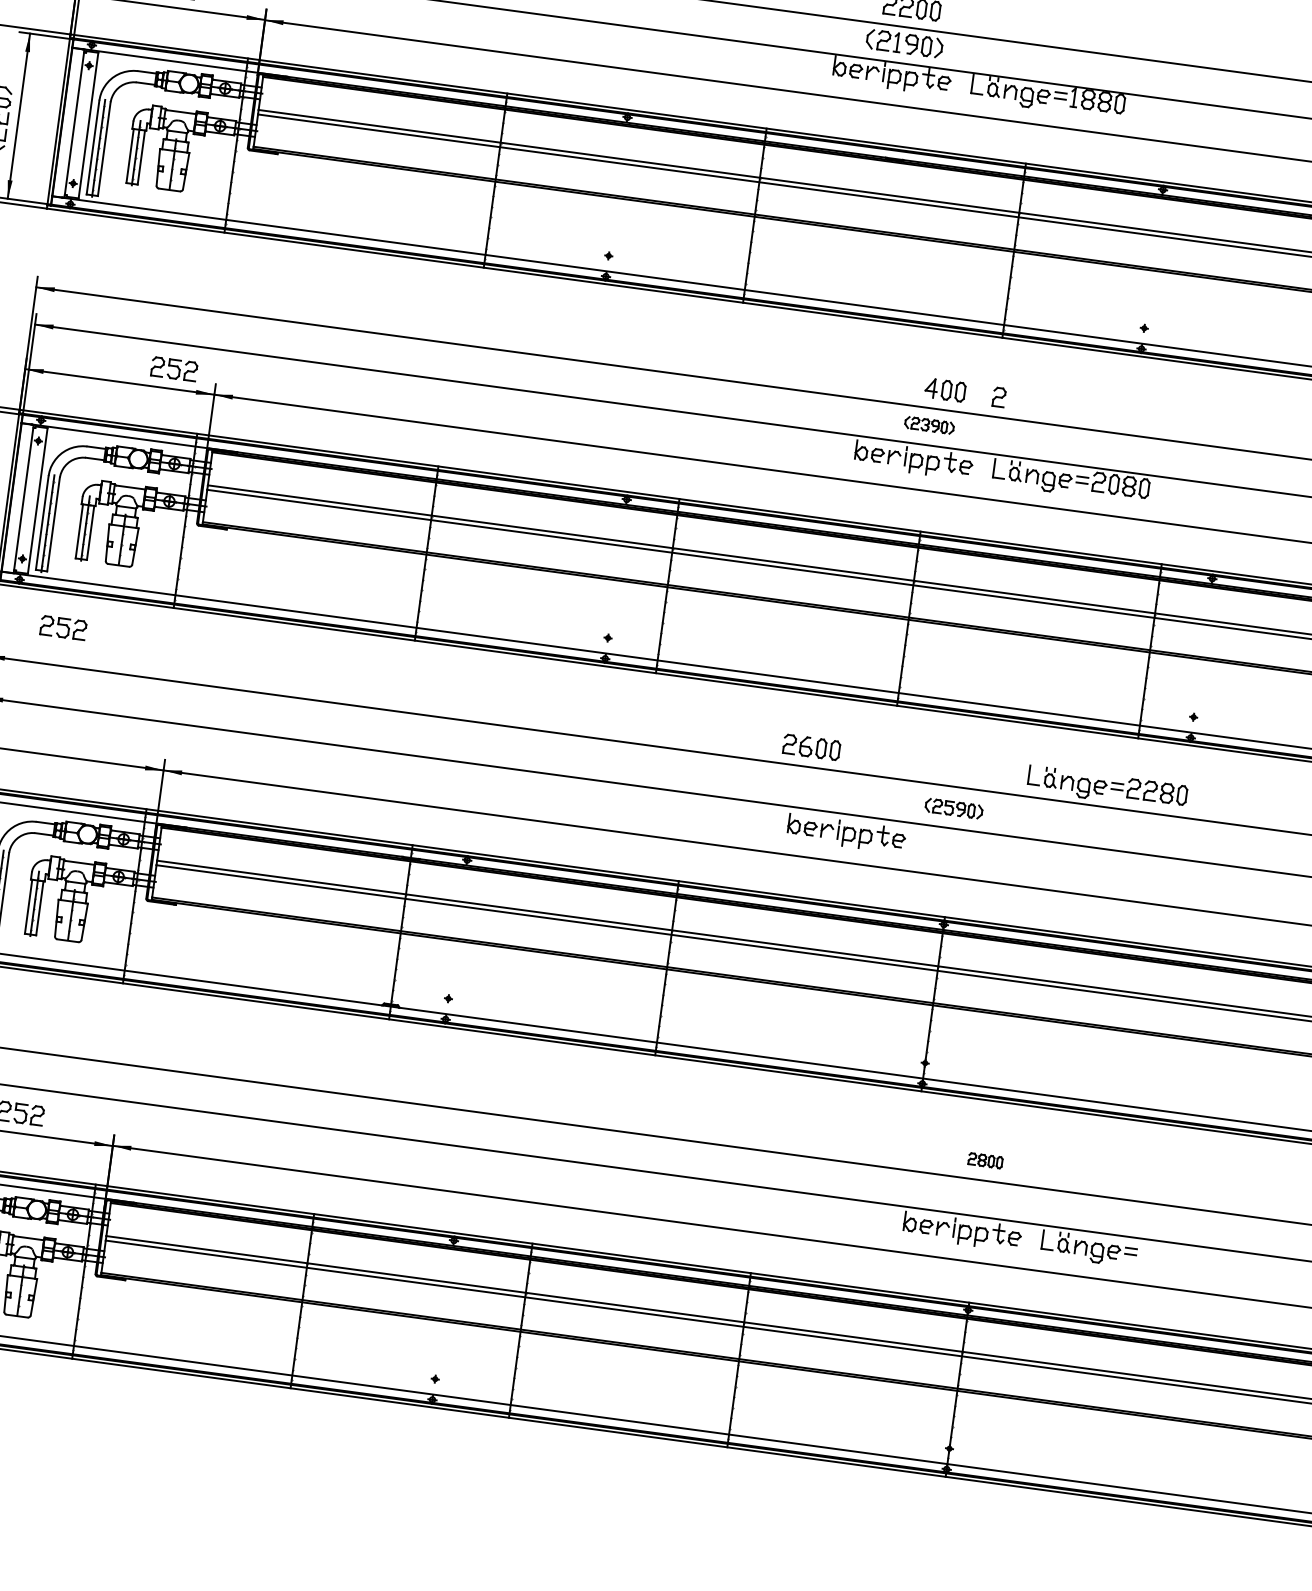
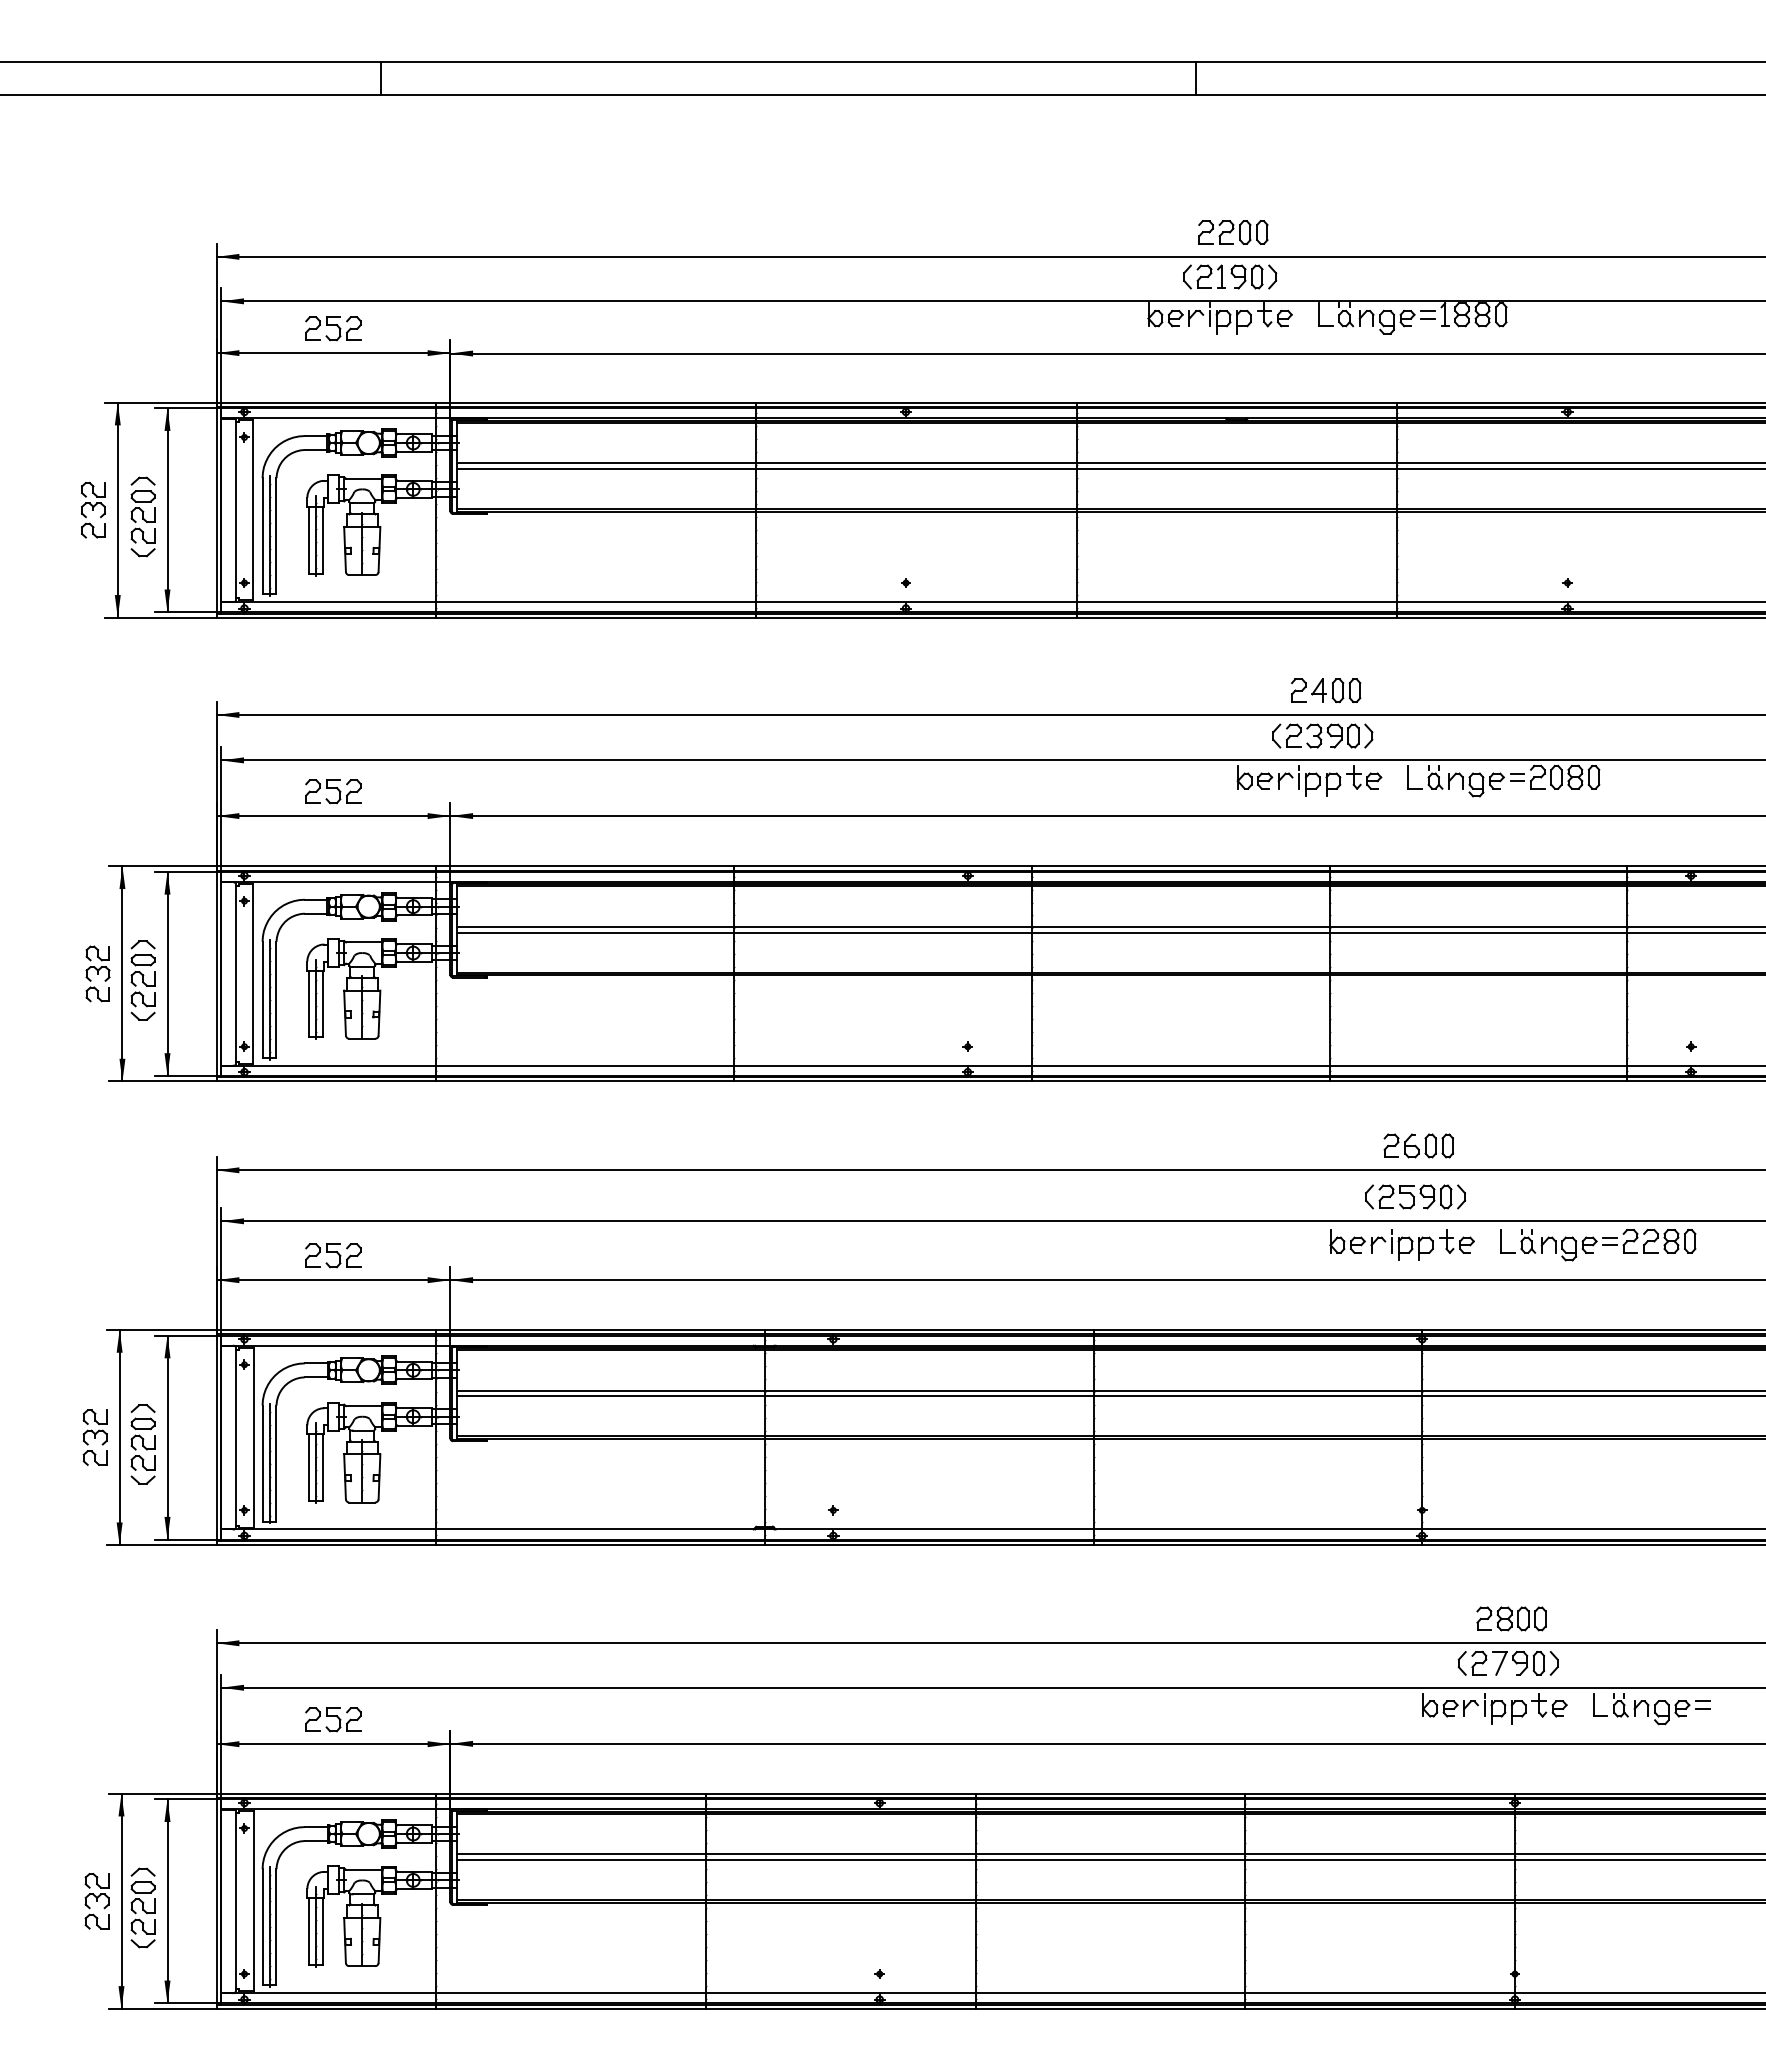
part: (174, 369) -> (333, 791), moved
part: (998, 397) -> (1298, 690), moved
part: (929, 424) -> (1322, 735), size x1.67
part: (63, 627) -> (333, 1255), moved
part: (811, 747) -> (1418, 1145), moved
part: (1107, 788) -> (1598, 1245), moved
part: (954, 808) -> (1415, 1196), size x1.43
part: (846, 833) -> (1401, 1244), moved
part: (985, 1160) -> (1511, 1618), size x1.67
part: (977, 1196) -> (1507, 1663), added

